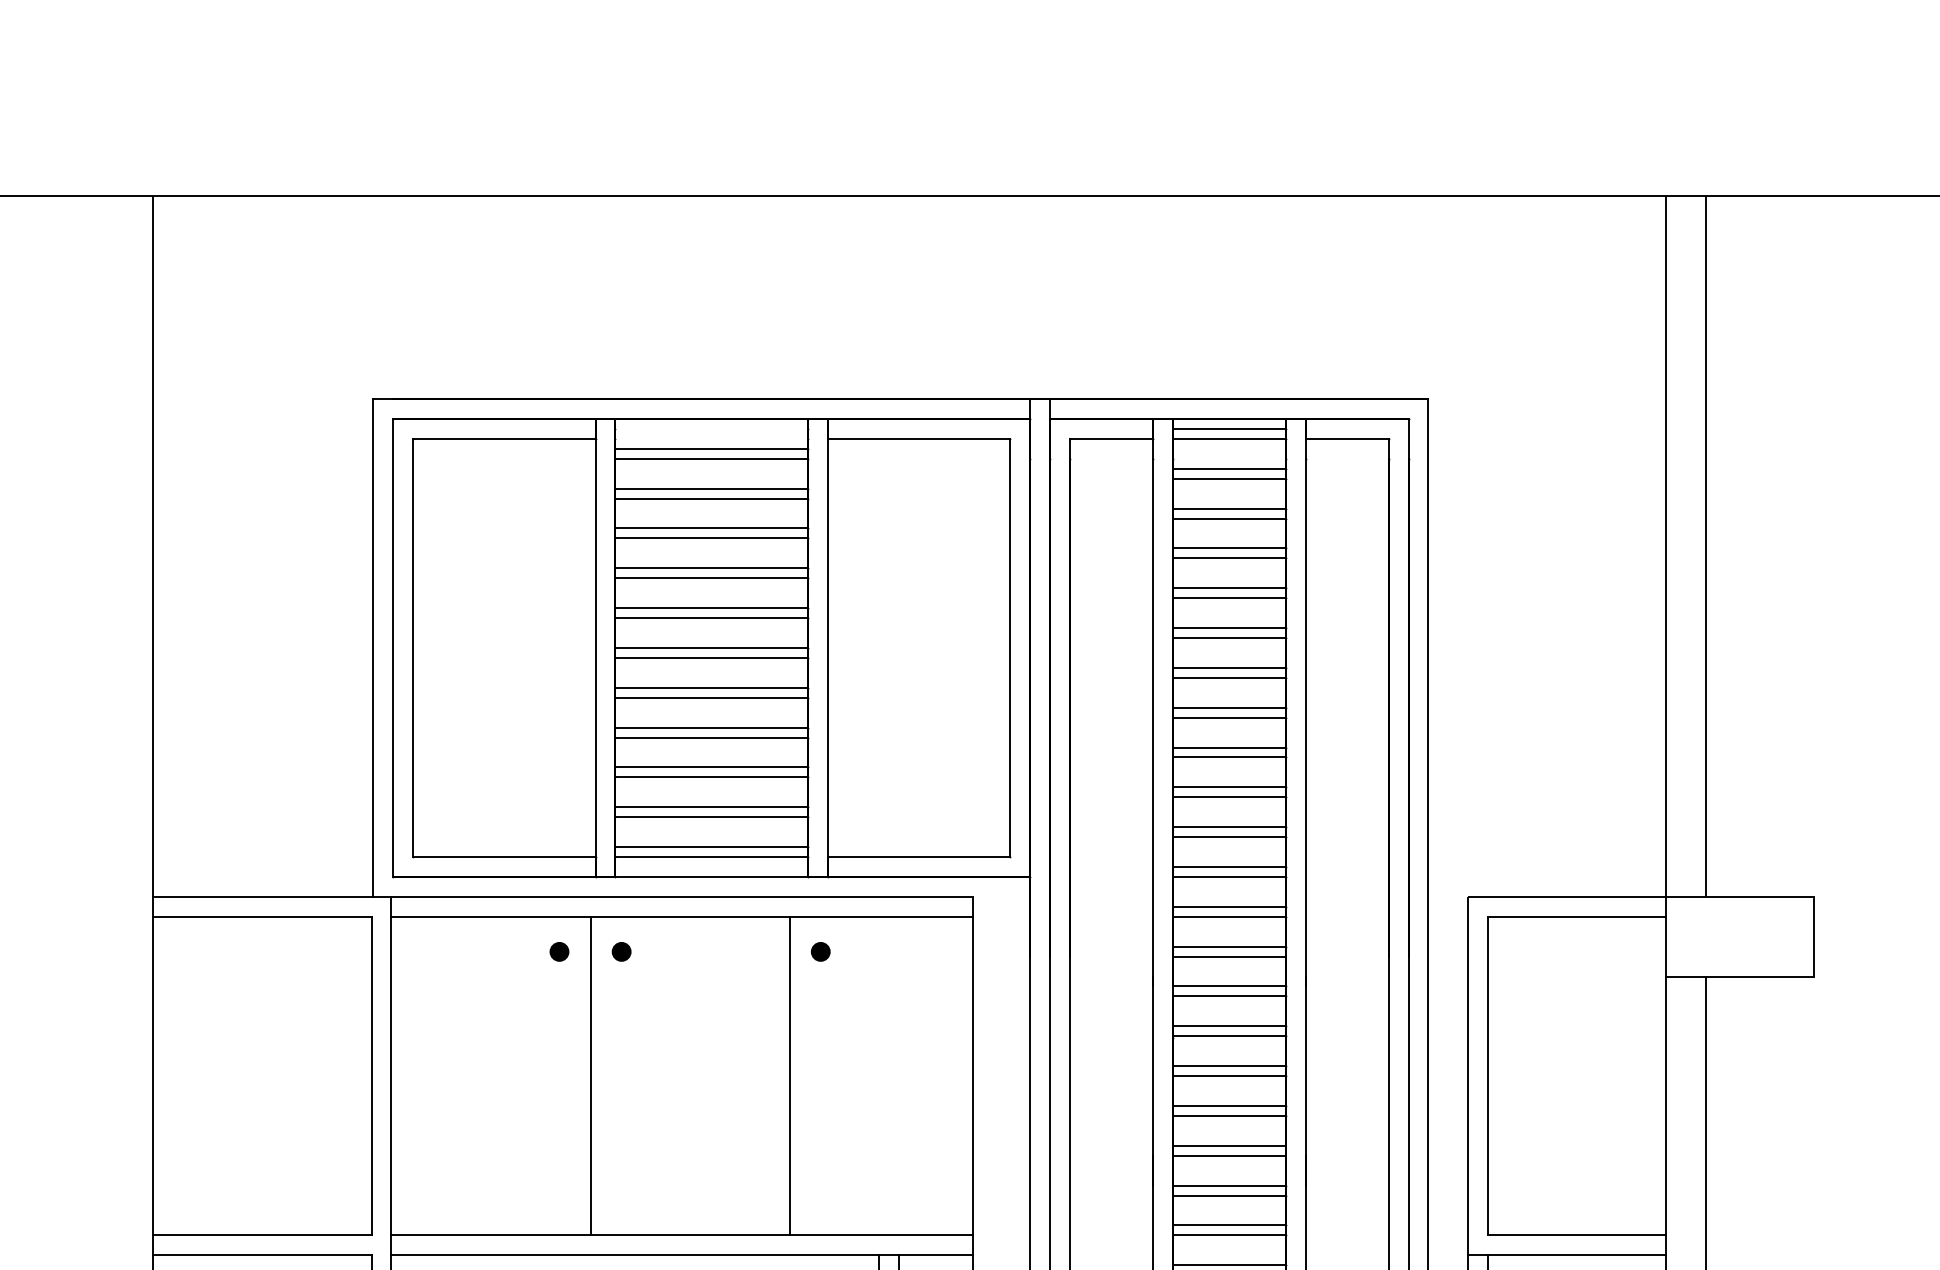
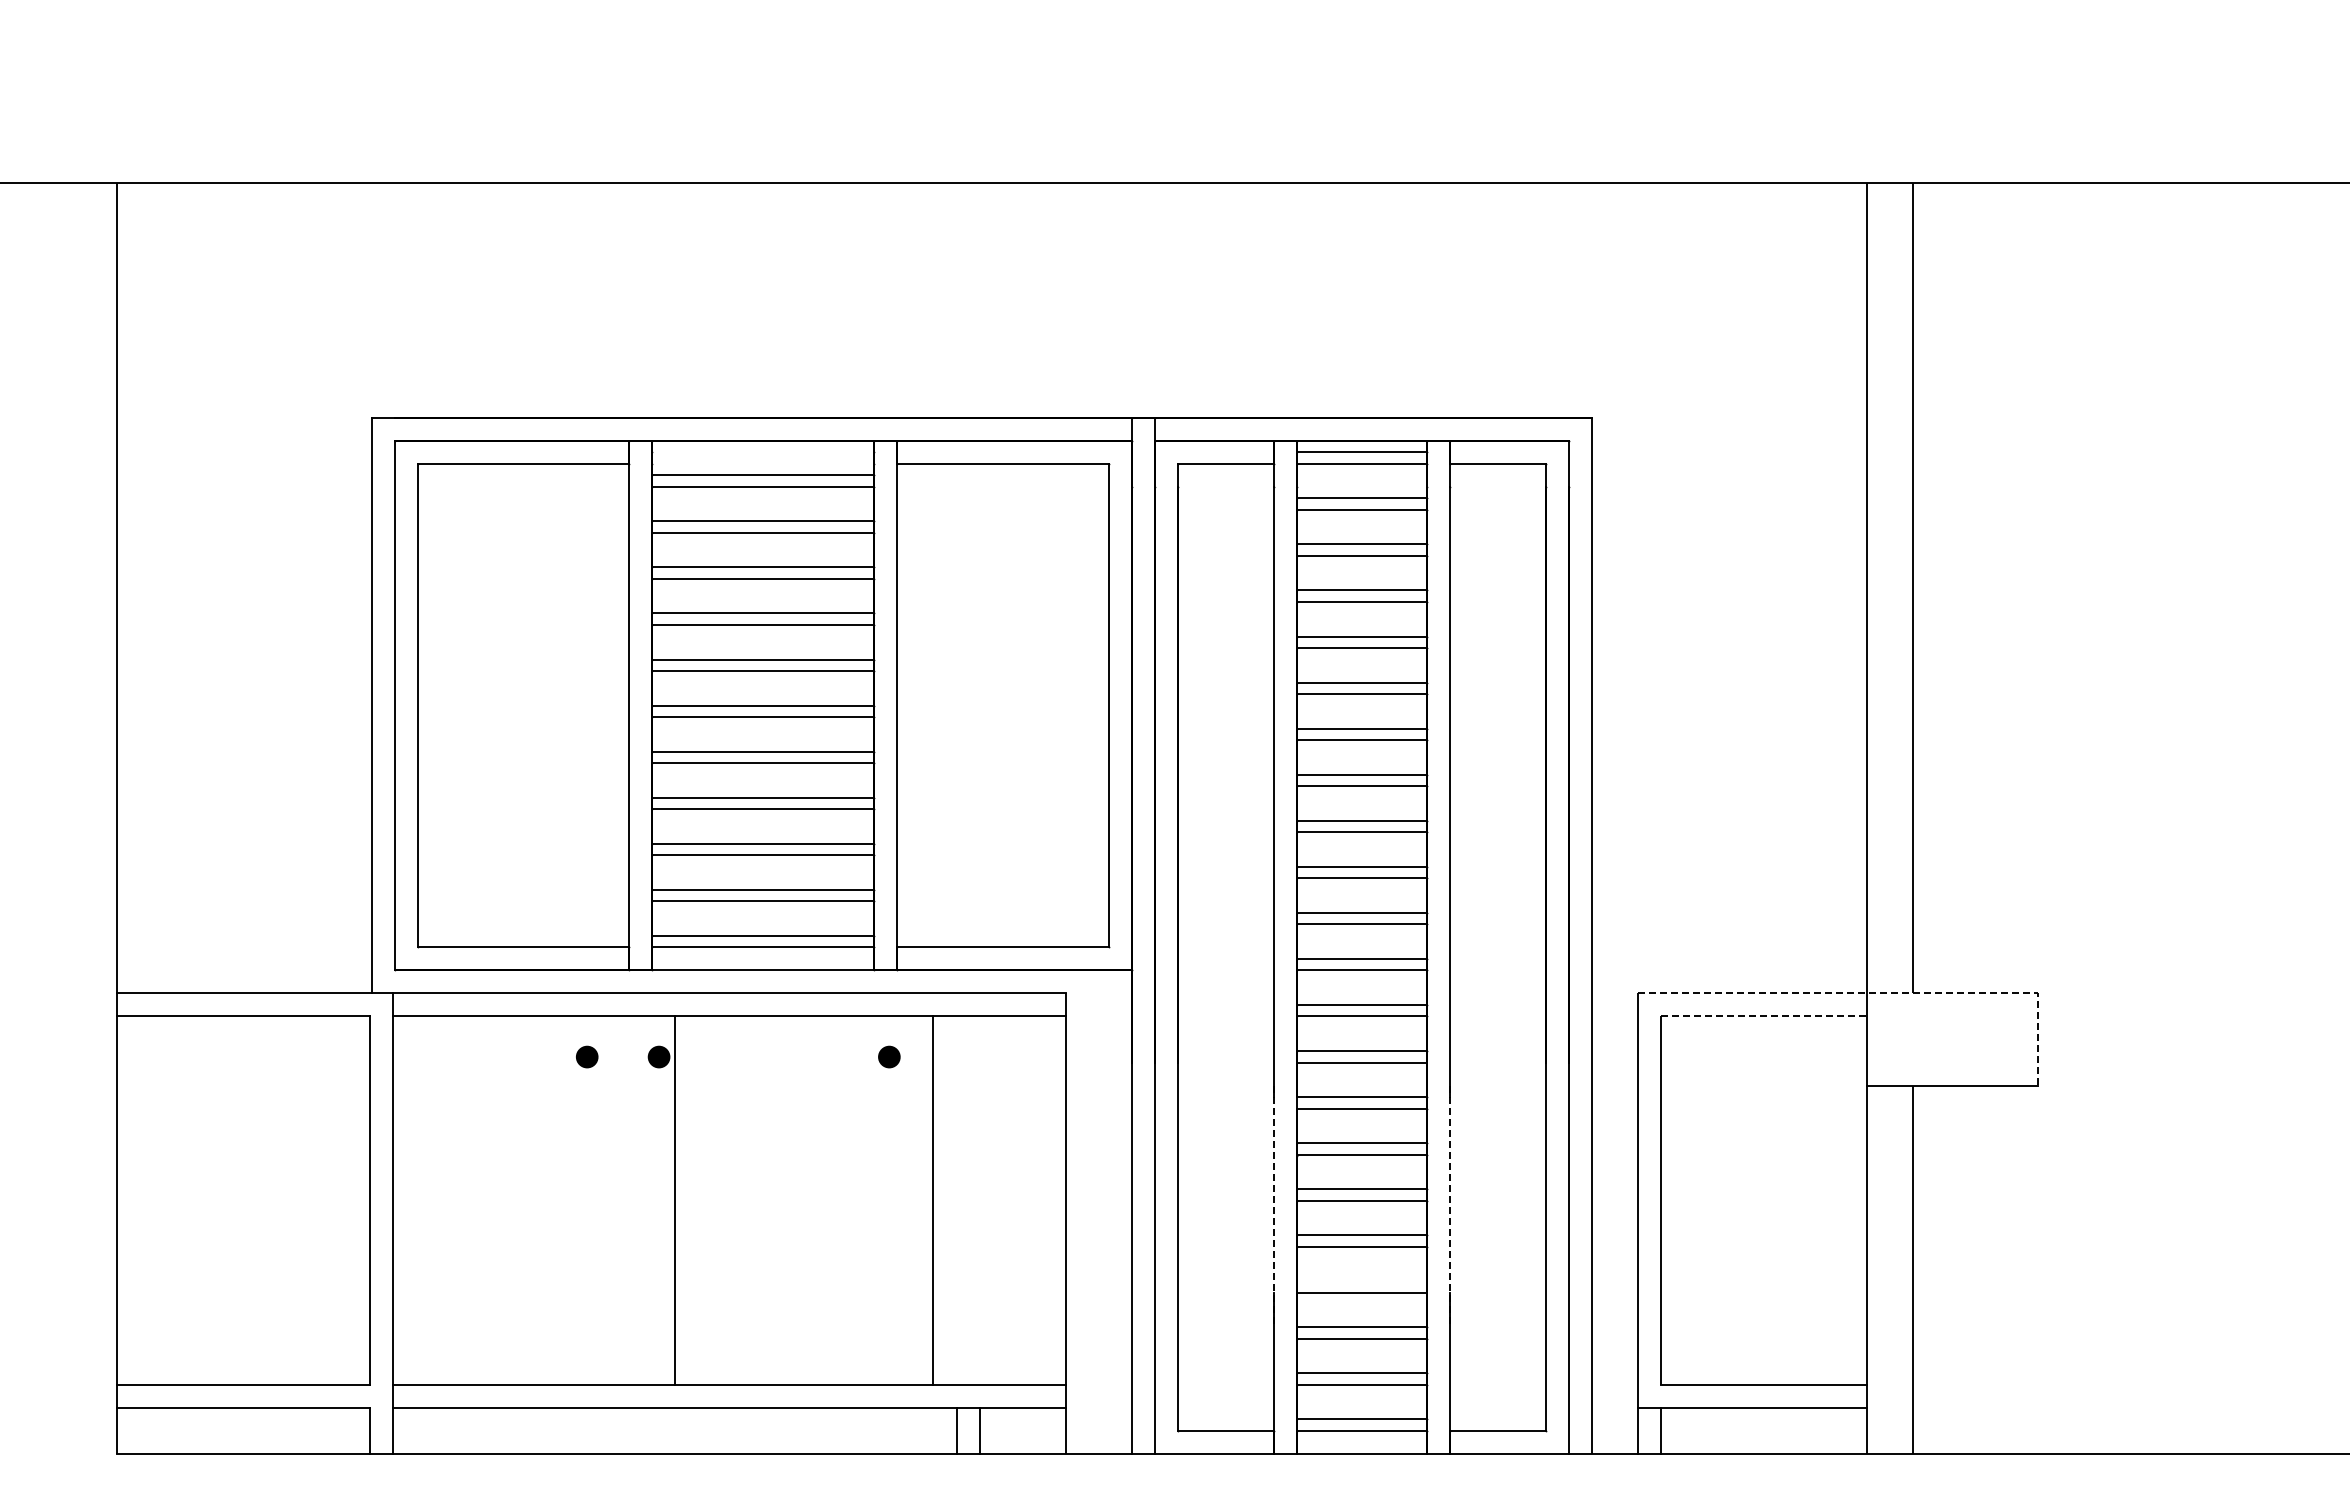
line: (1682, 896) -> (1885, 993), solid -> dashed
line: (1576, 916) -> (1763, 1016), solid -> dashed
line: (590, 1075) -> (675, 1200), moved
line: (789, 1075) -> (933, 1200), moved
line: (1152, 1081) -> (1273, 1206), solid -> dashed
line: (1305, 1081) -> (1450, 1206), solid -> dashed
line: (1229, 1145) -> (1361, 1281), removed

